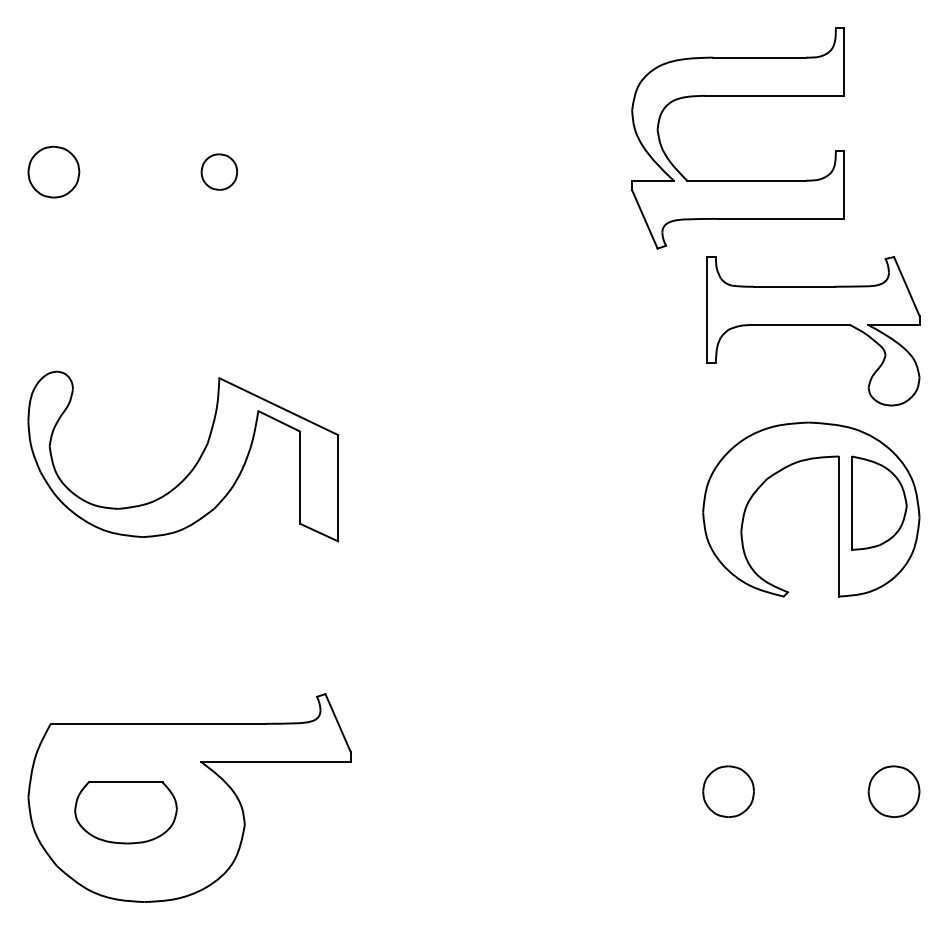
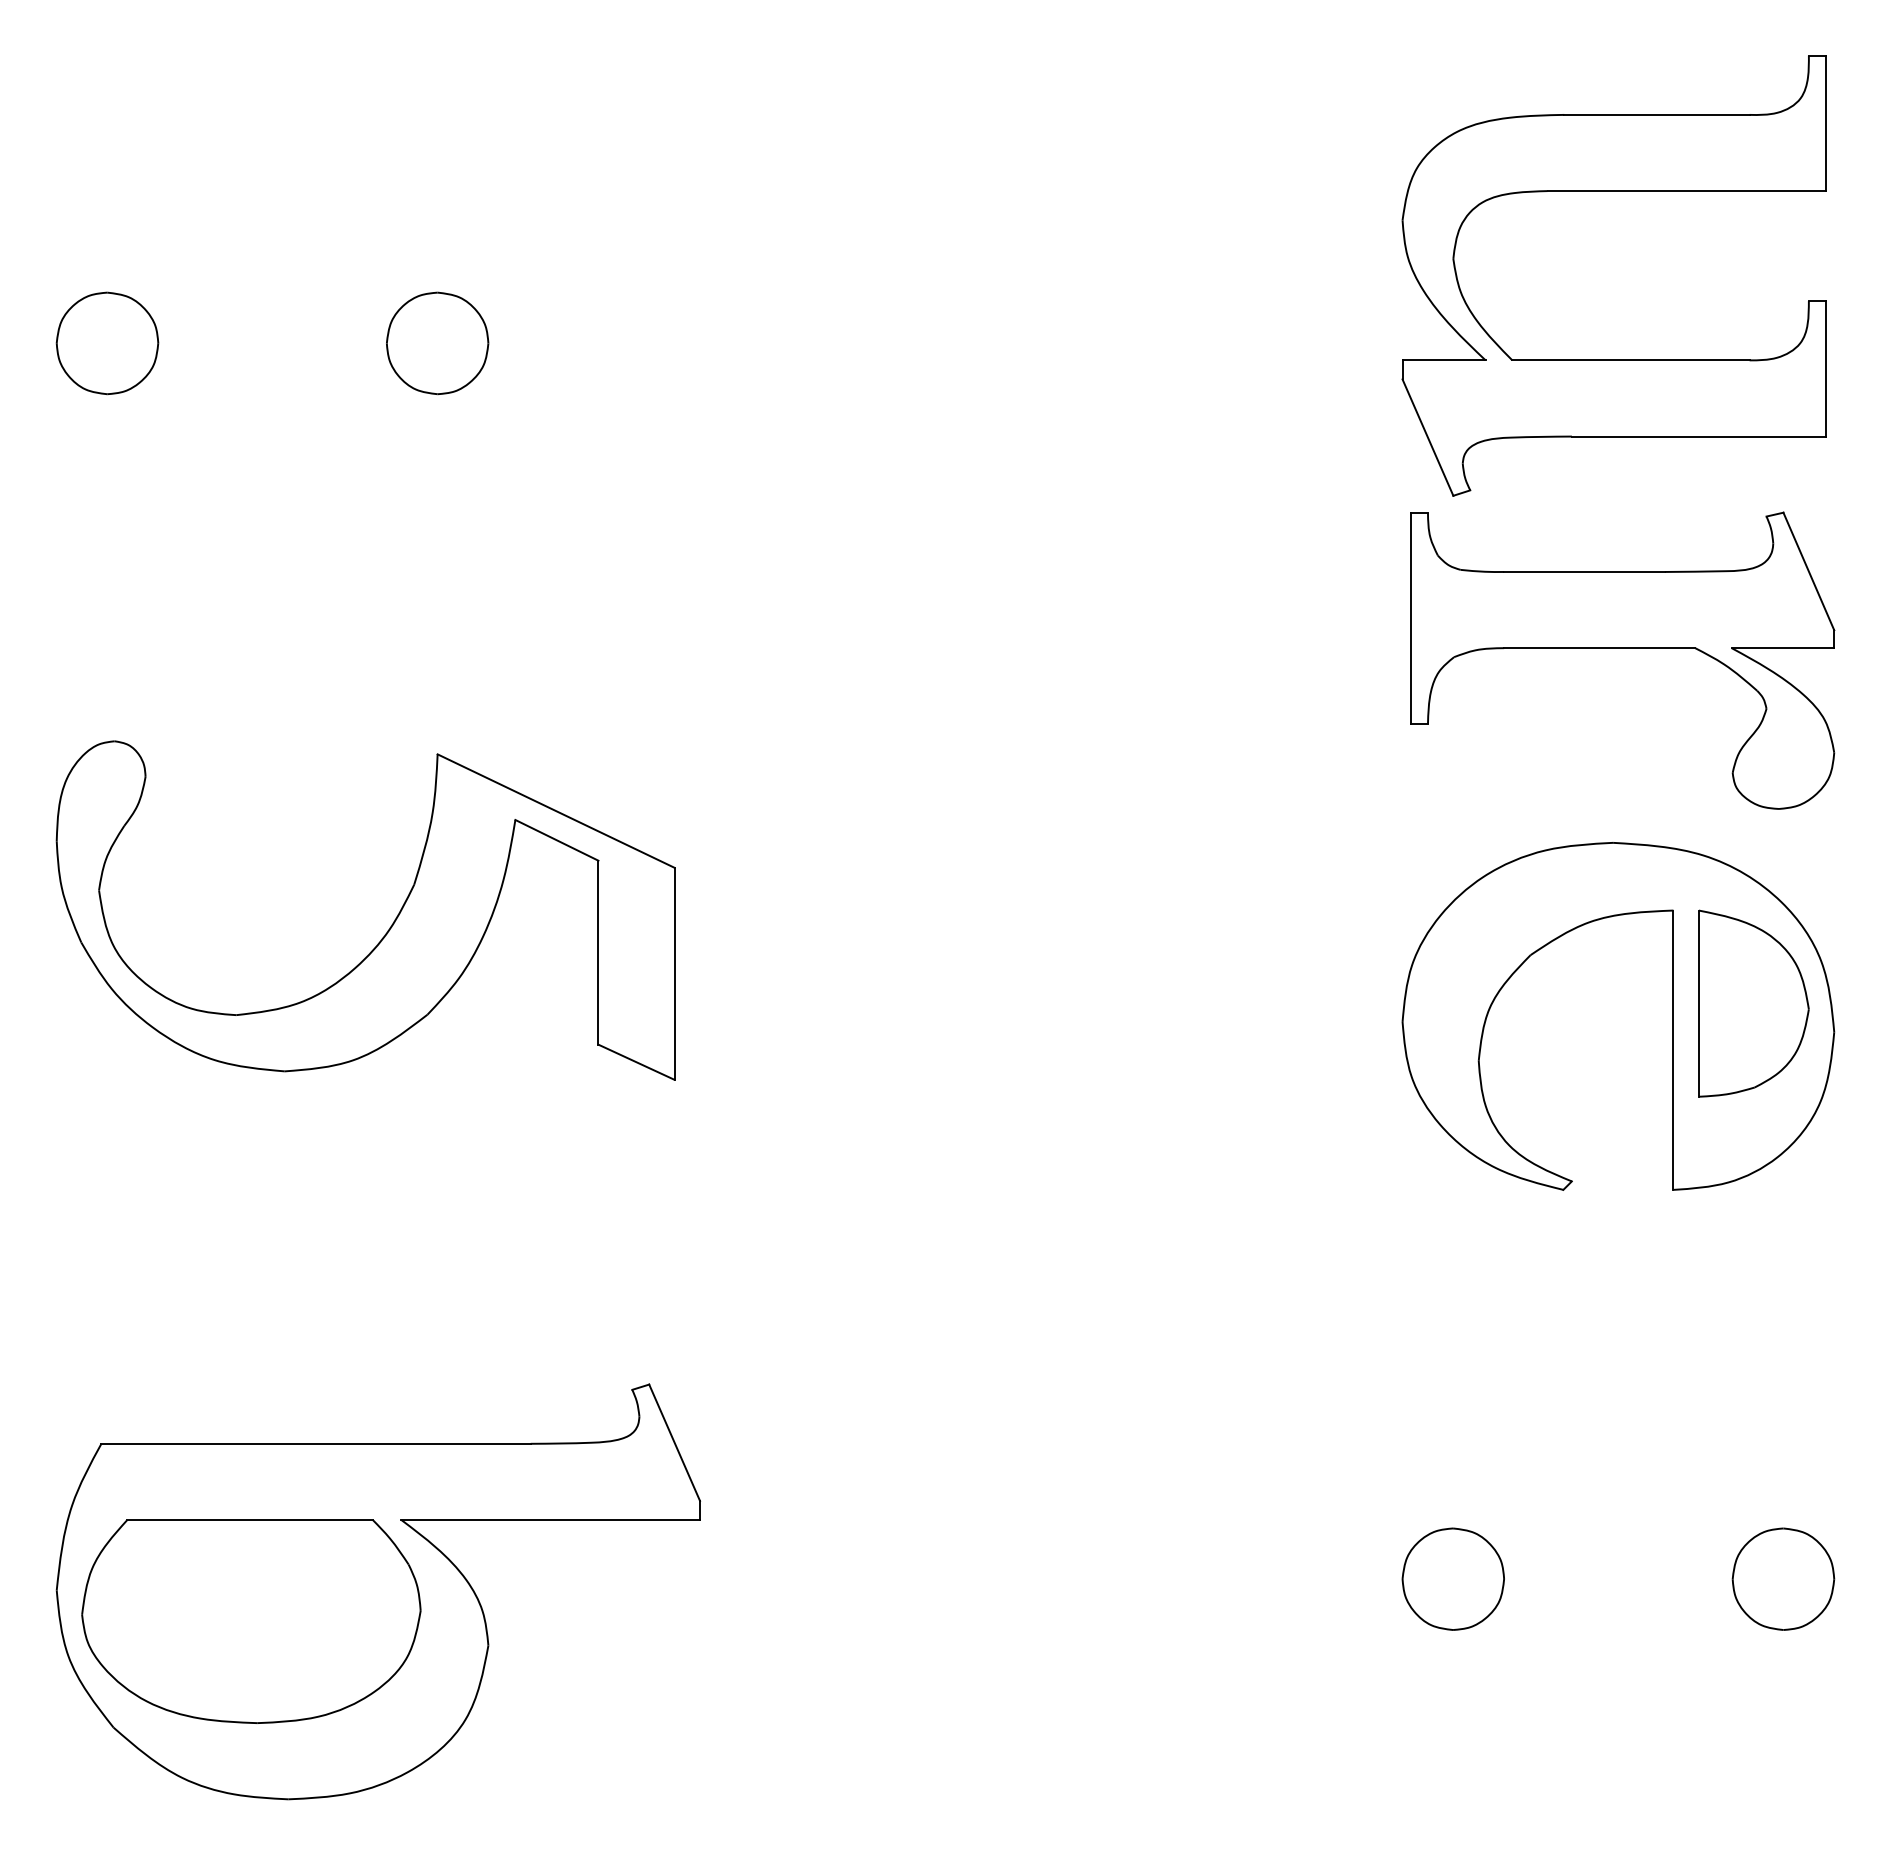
part: (737, 96) -> (1612, 192), moved
part: (219, 171) -> (437, 342), size x1.43
part: (125, 812) -> (250, 1620), size x1.67

